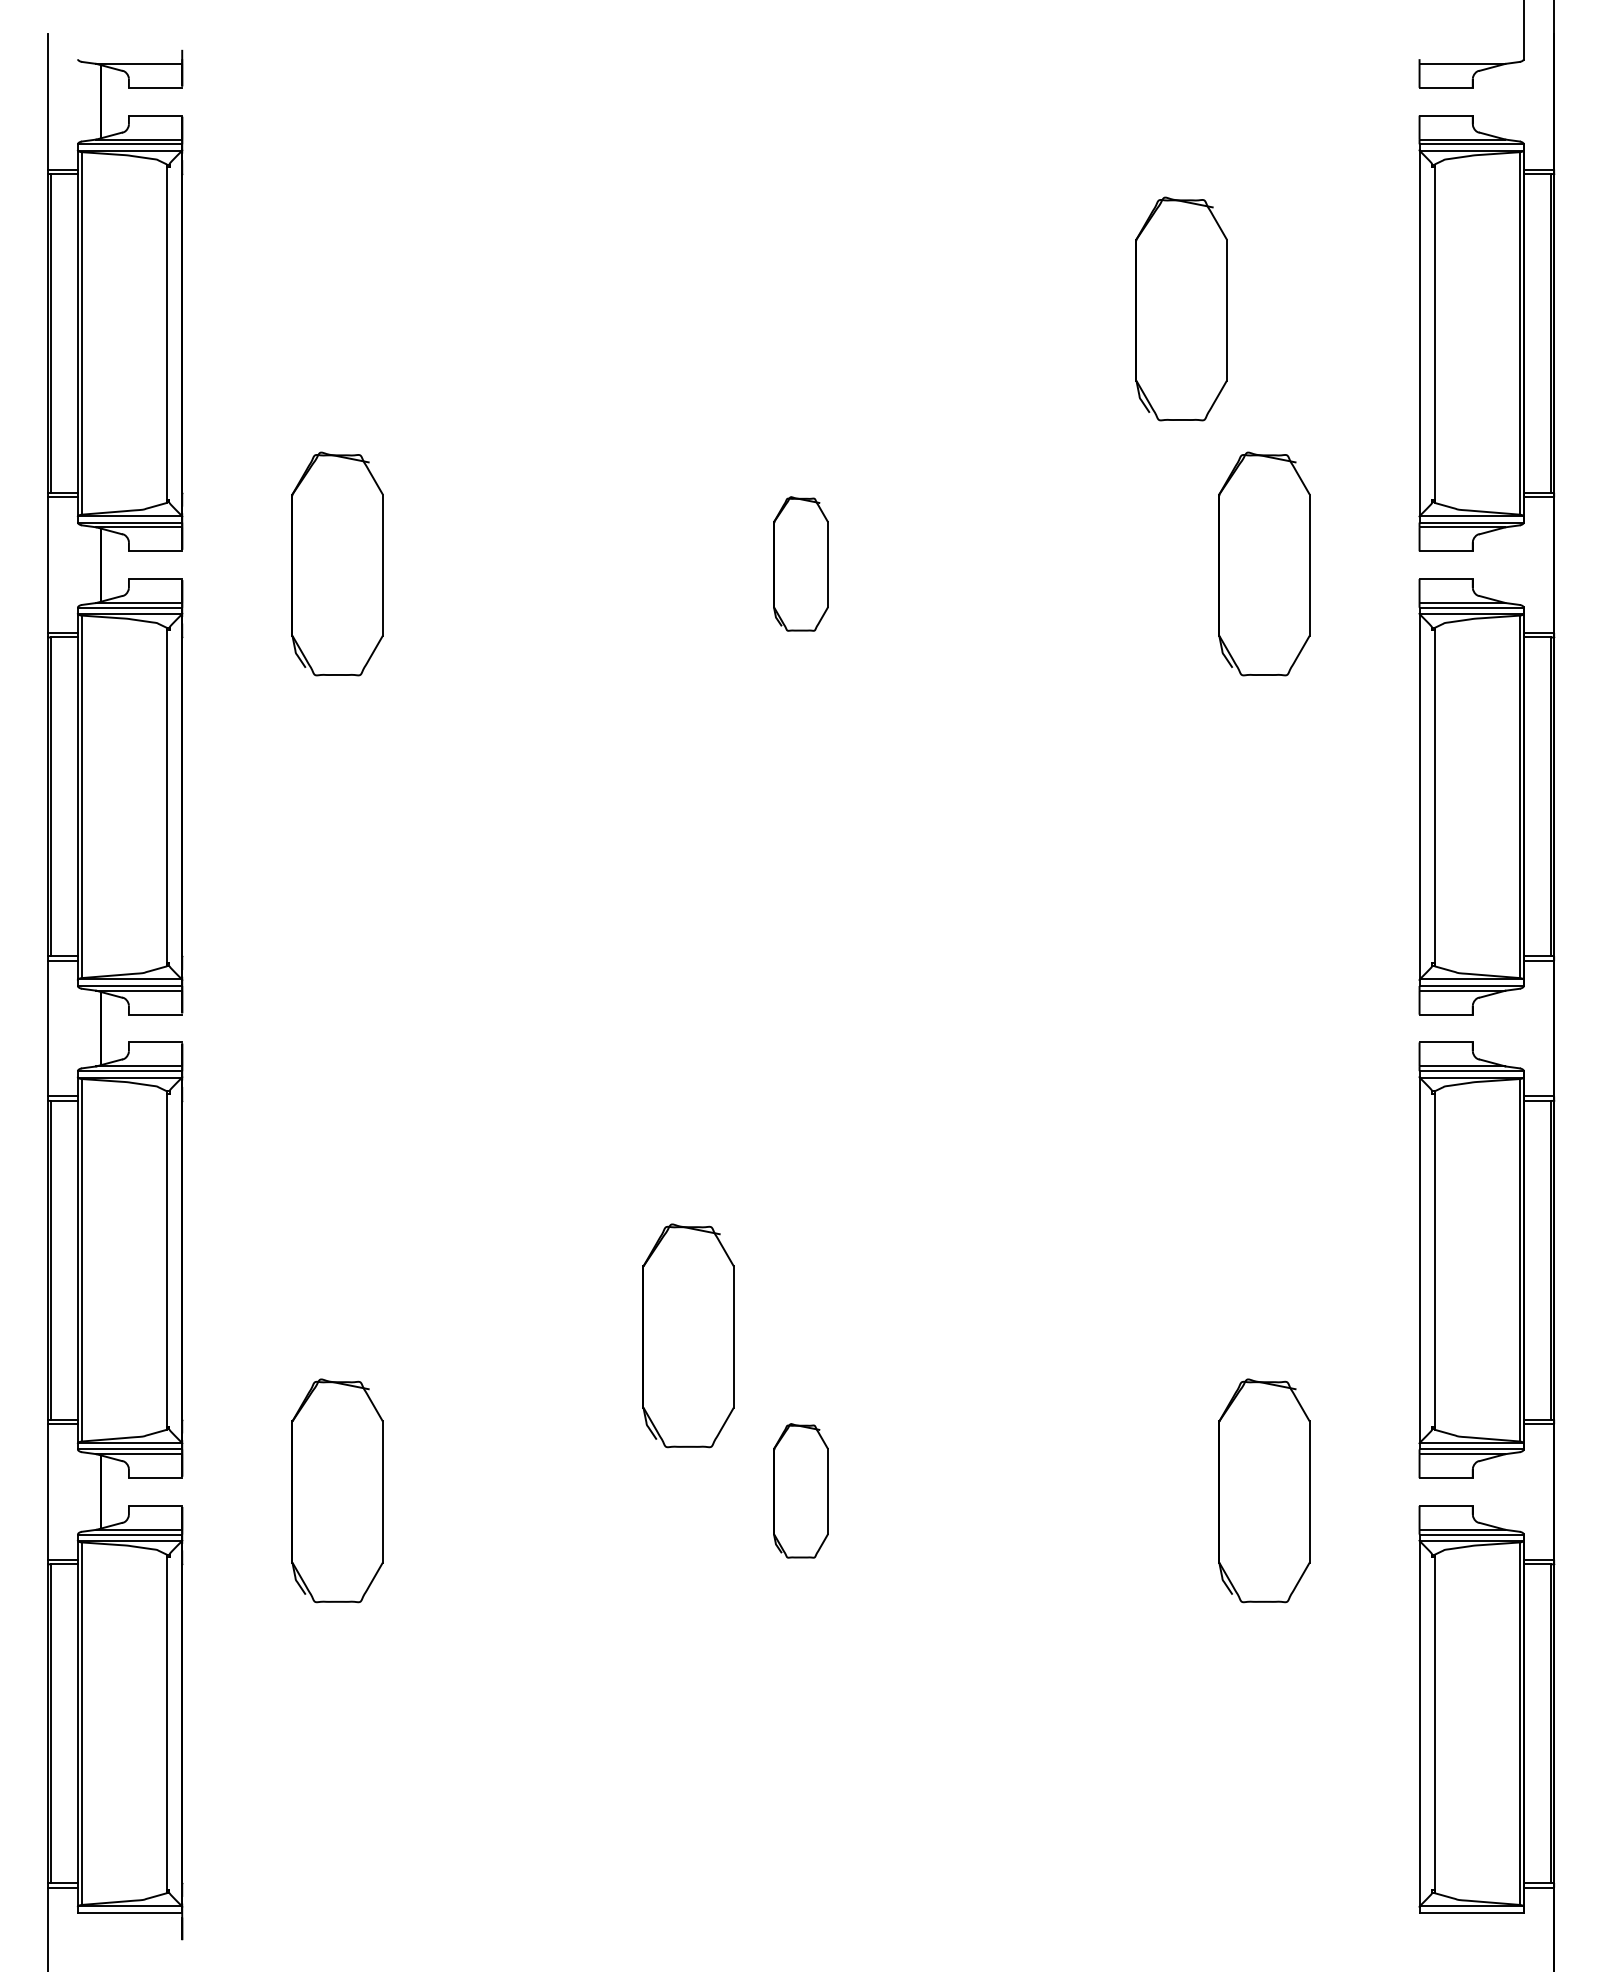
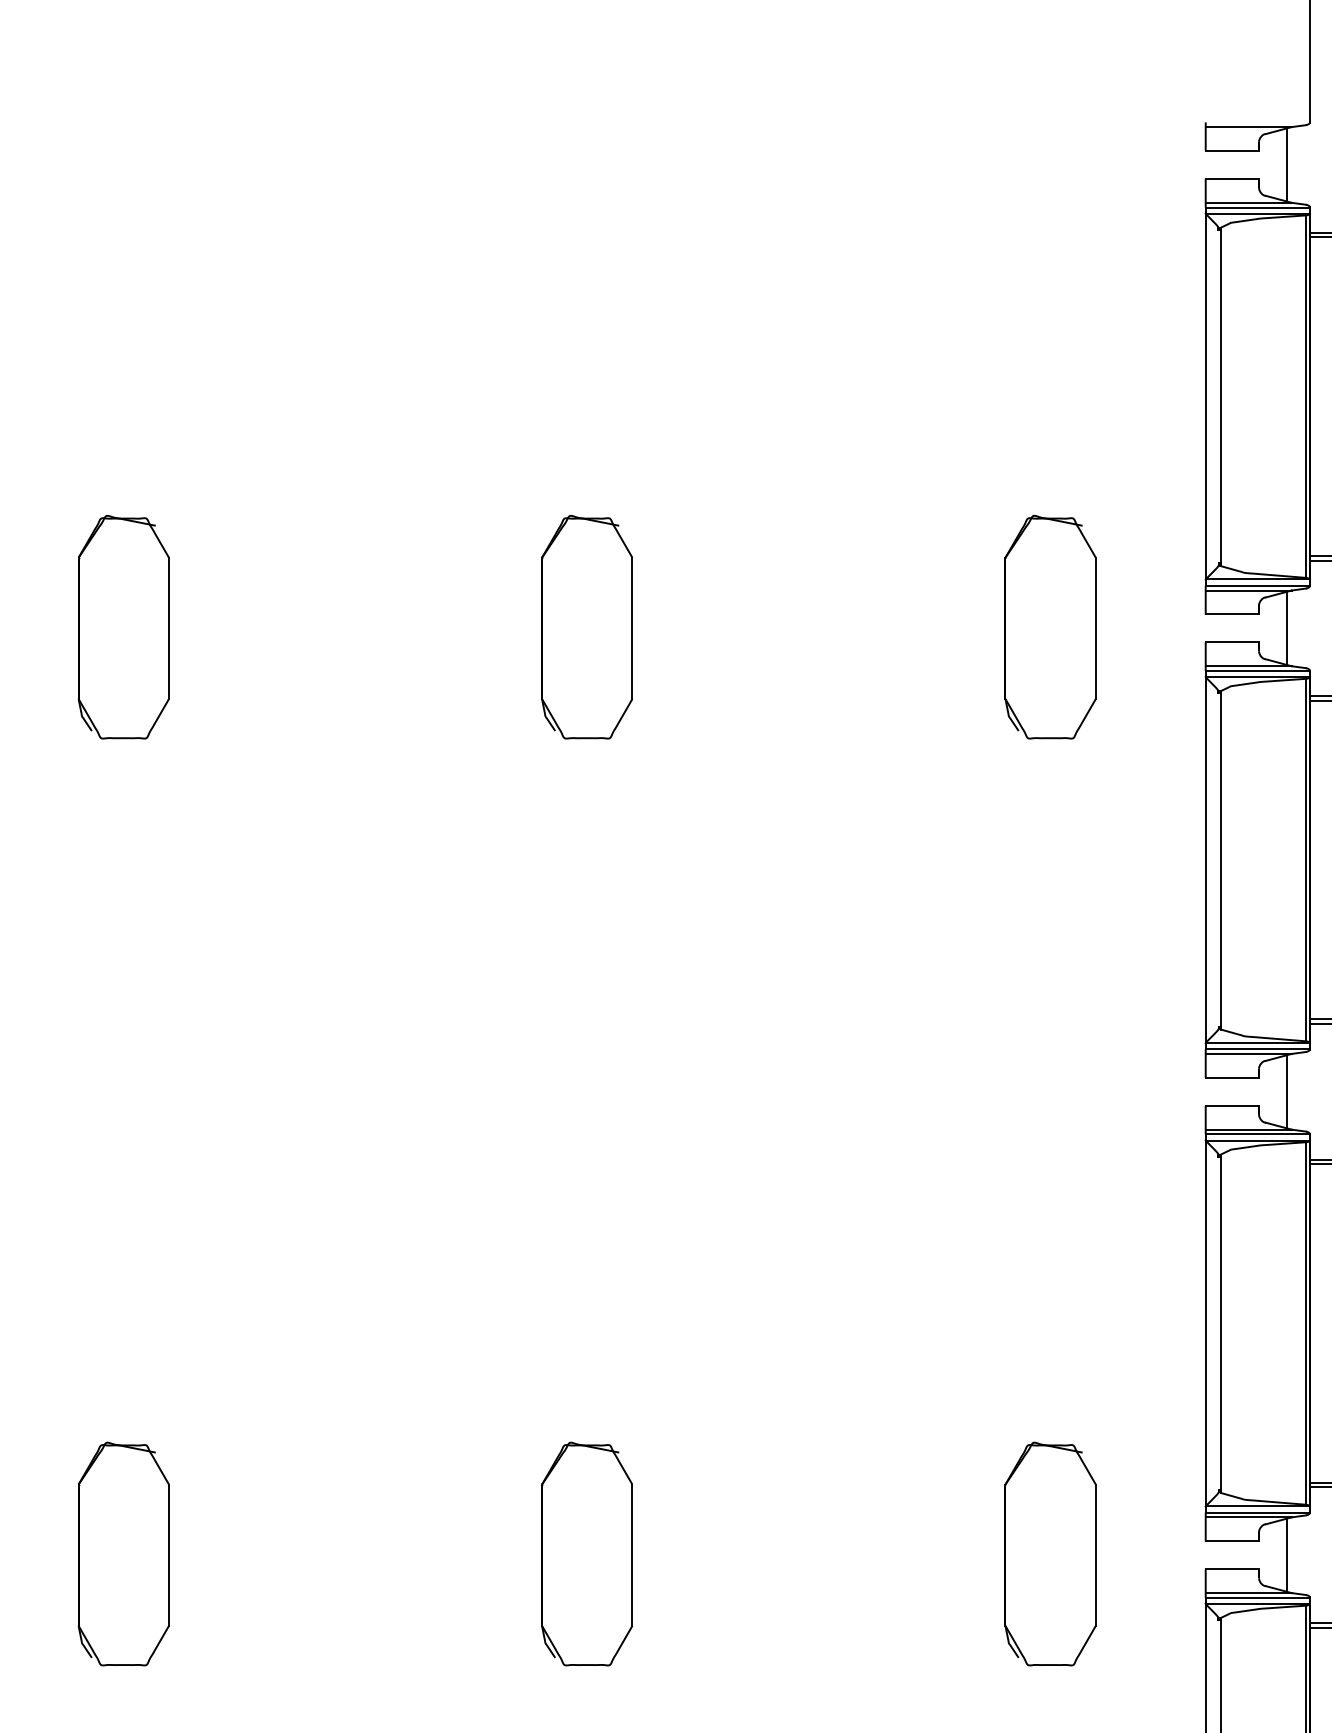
line: (1500, 101) -> (1286, 164), added
part: (1181, 308) -> (967, 371), removed
part: (800, 563) -> (586, 626), size x1.67
line: (1500, 564) -> (1286, 627), added
line: (1500, 1028) -> (1286, 1091), added
part: (688, 1335) -> (474, 1398), removed
part: (800, 1490) -> (586, 1553), size x1.67
line: (1500, 1491) -> (1286, 1554), added

